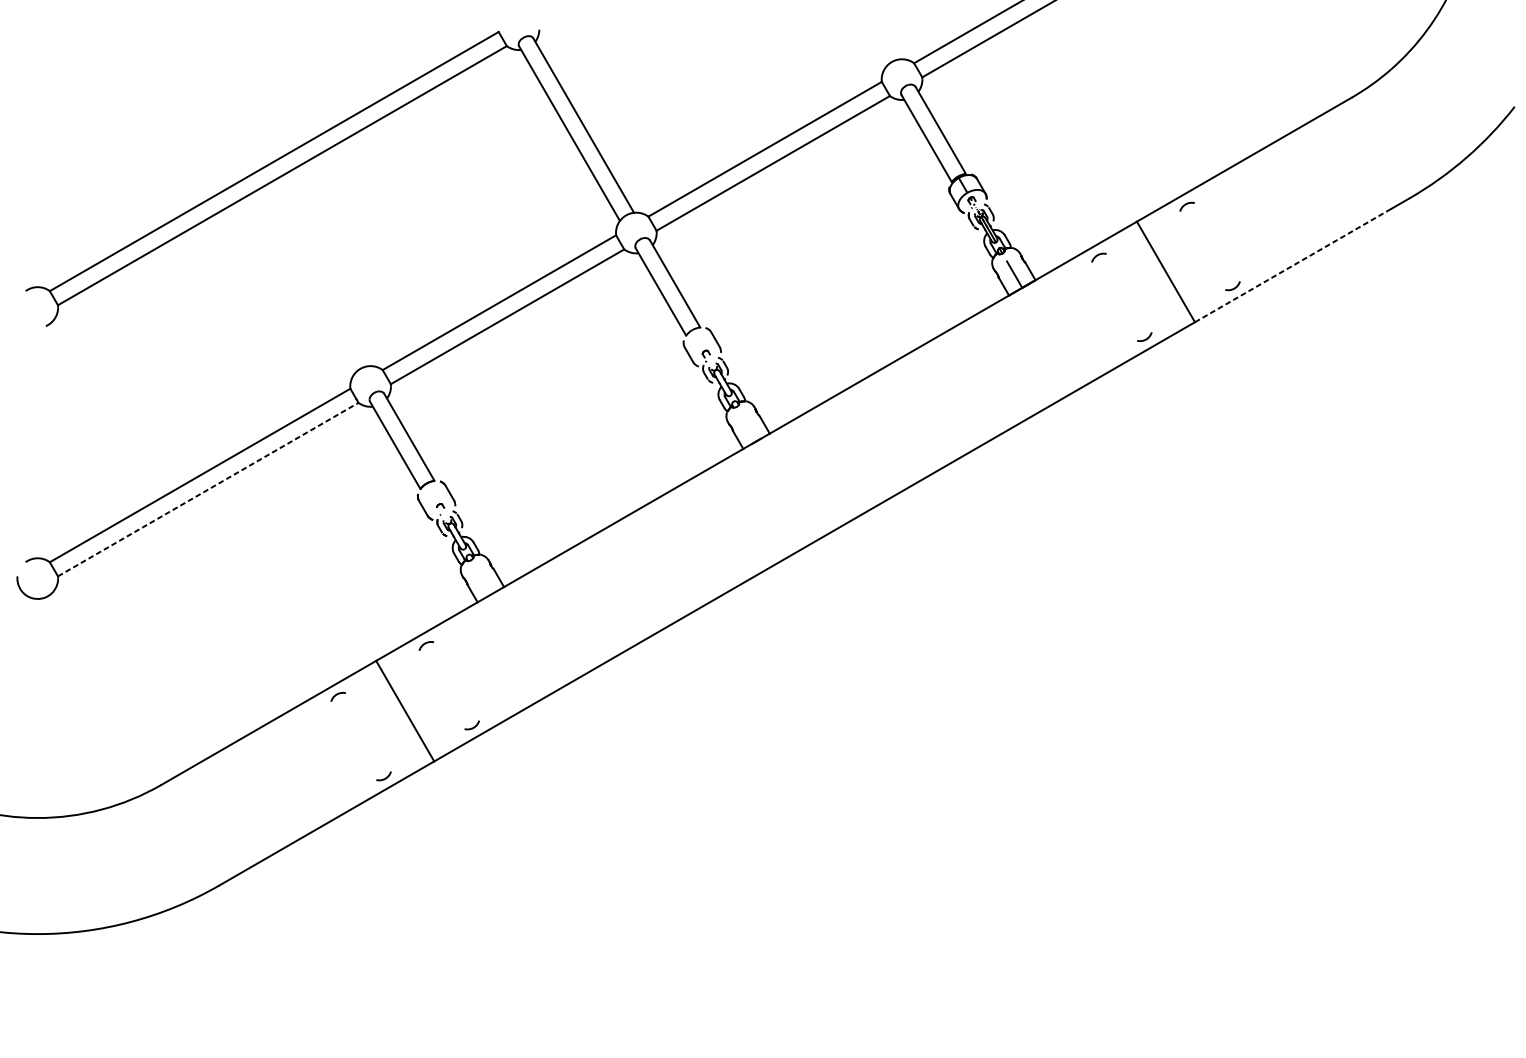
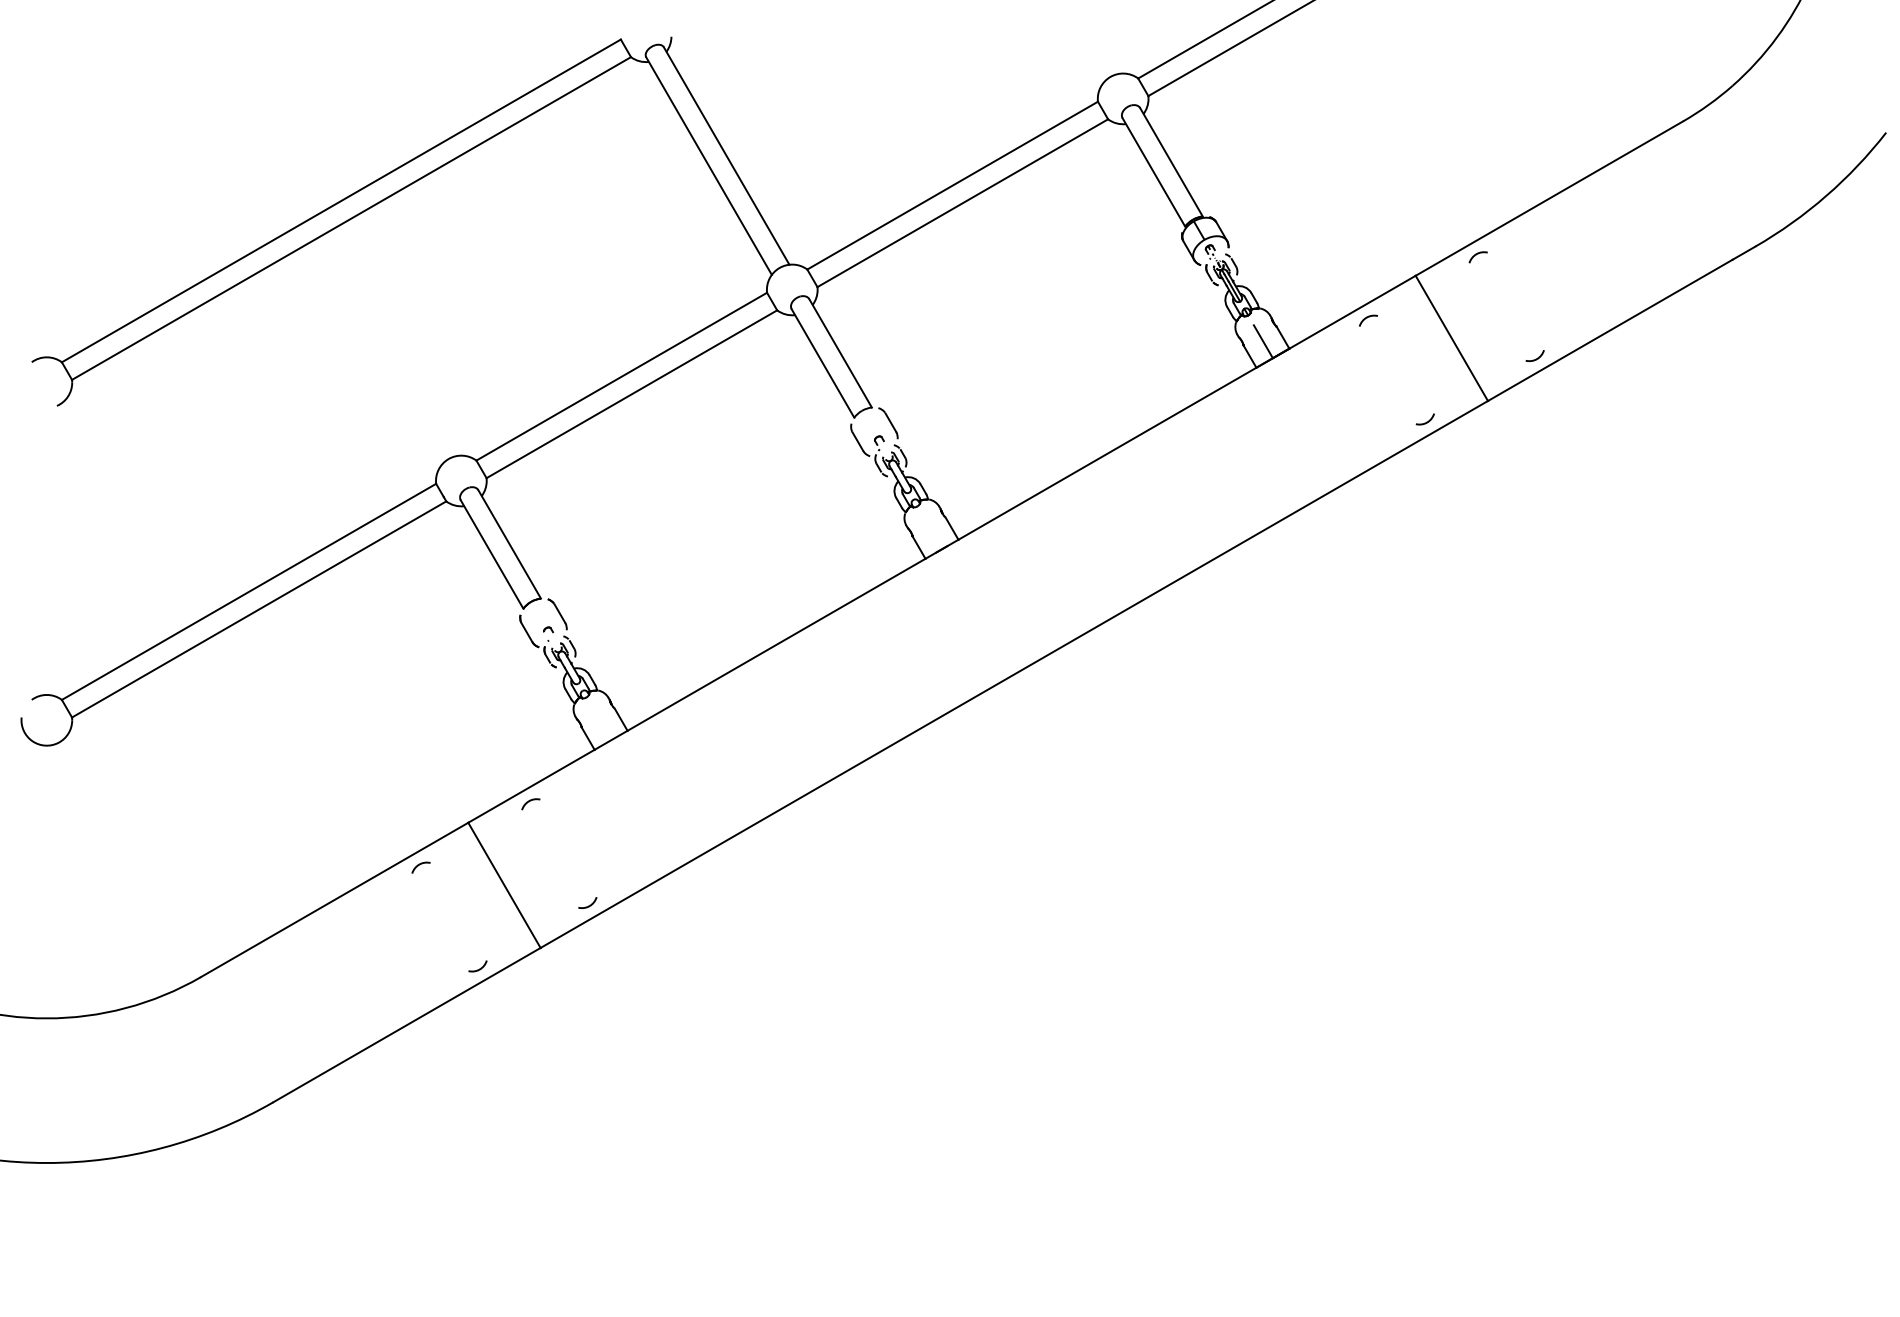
line: (1293, 265) -> (1610, 330), dashed -> solid
line: (208, 489) -> (259, 609), dashed -> solid

